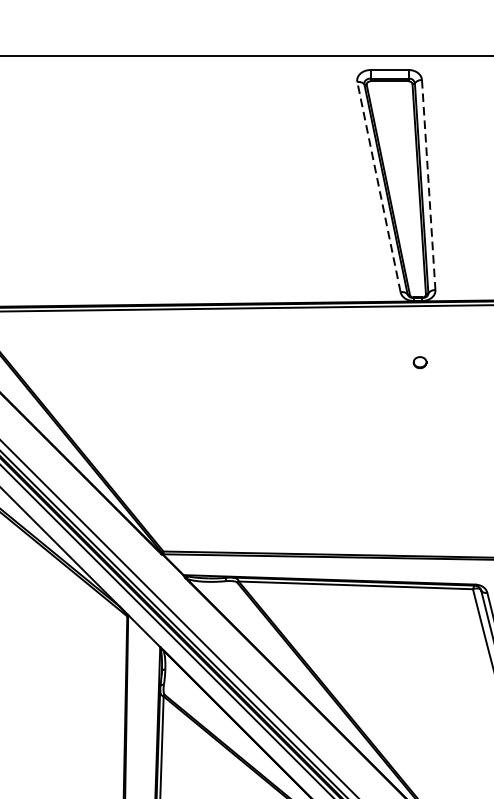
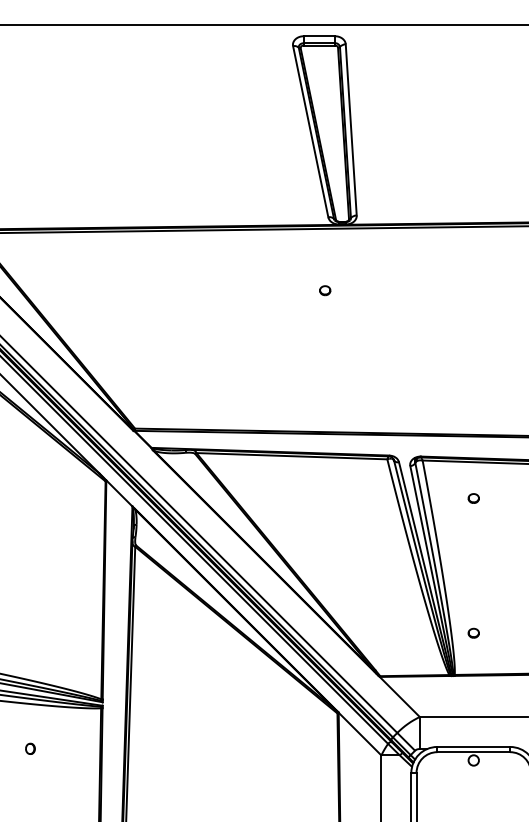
line: (429, 184) -> (351, 129), dashed -> solid
line: (378, 186) -> (310, 131), dashed -> solid
part: (420, 362) -> (325, 290), moved

